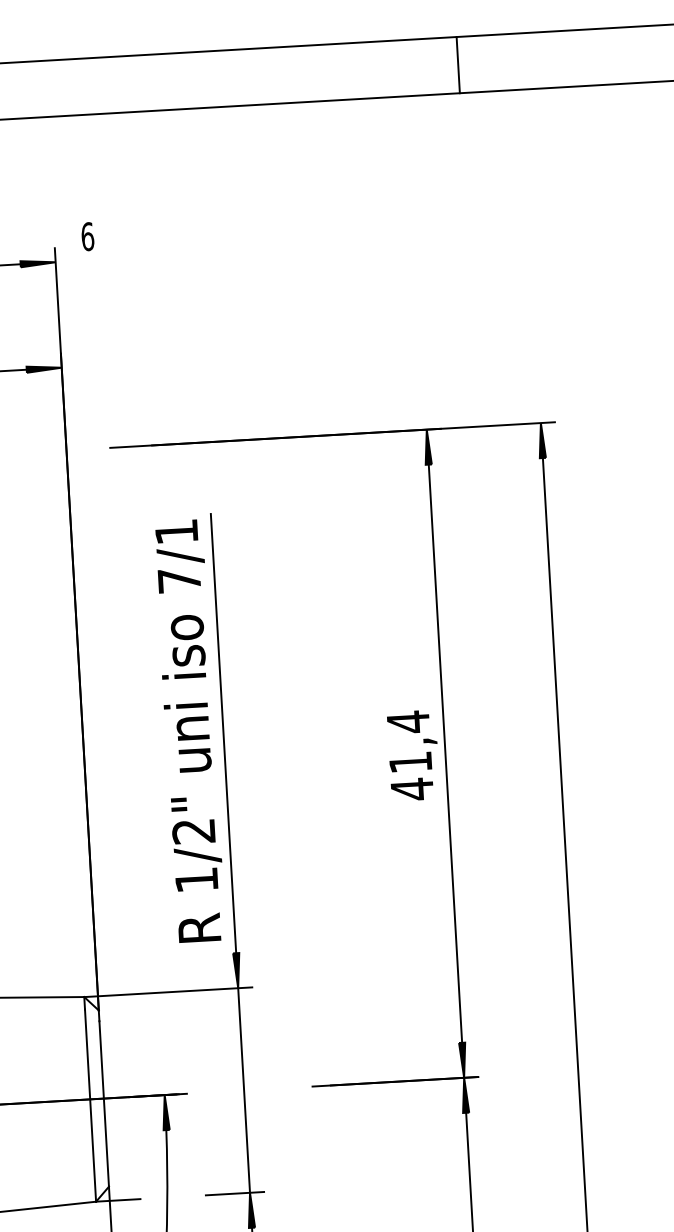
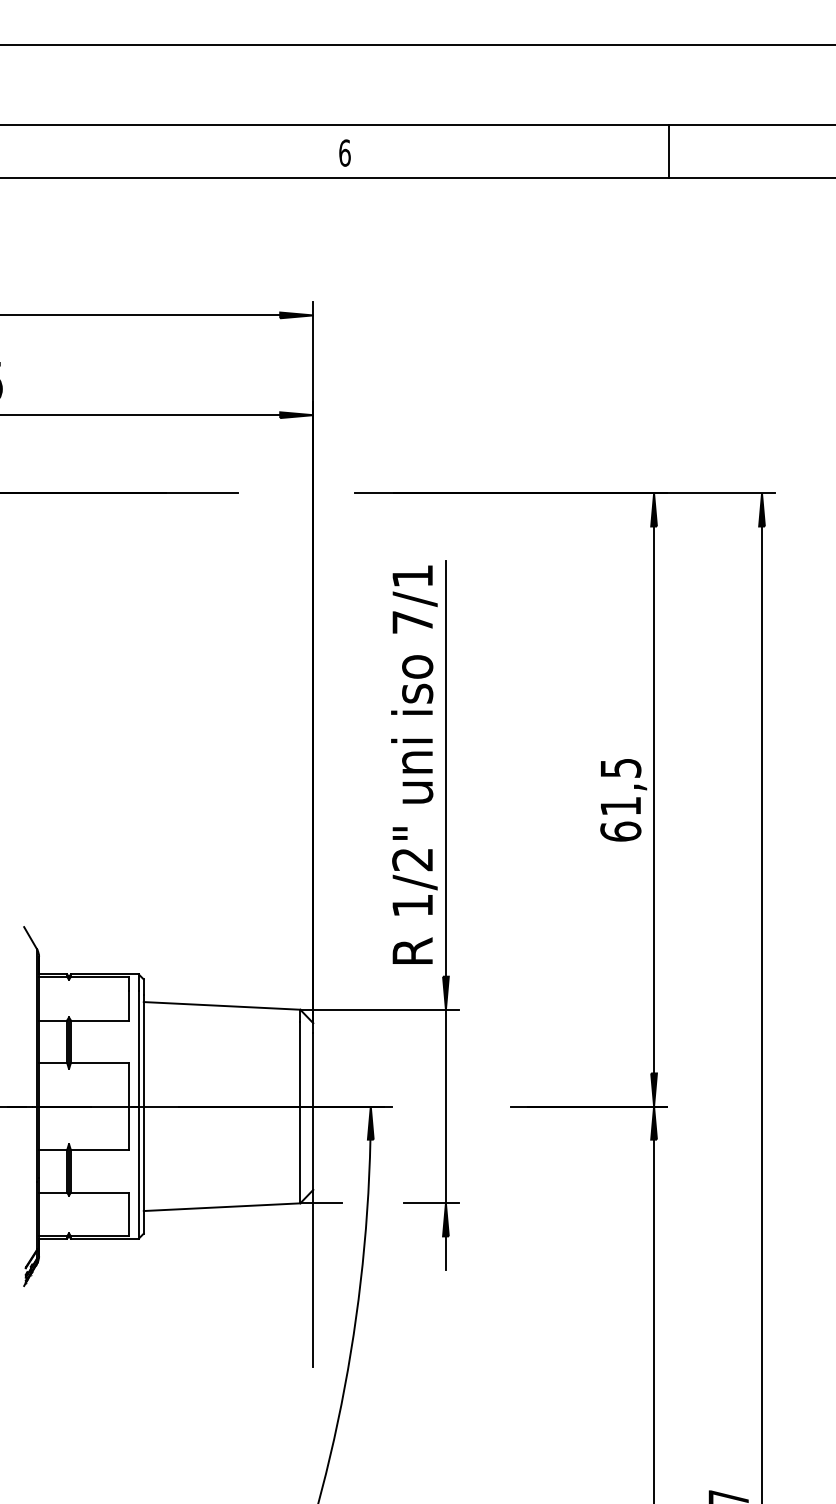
line: (458, 65) -> (668, 151), moved
text: (87, 236) -> (344, 152), moved
text: (409, 755) -> (620, 799), 41,4 -> 61,5

